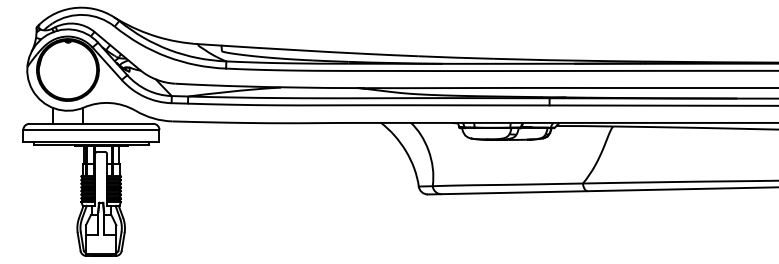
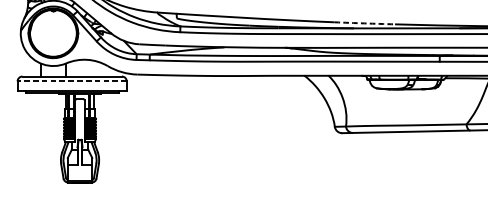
arc: (456, 57) -> (365, 23), solid -> dashed
line: (90, 129) -> (71, 81), solid -> dashed

